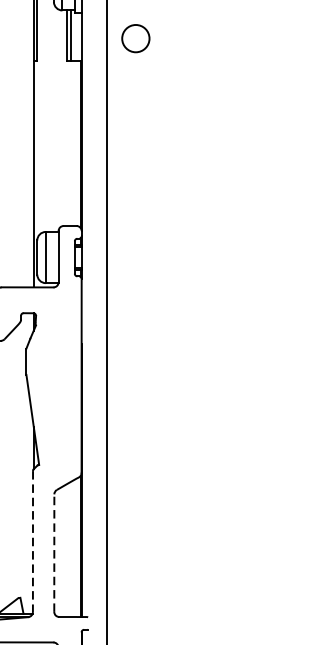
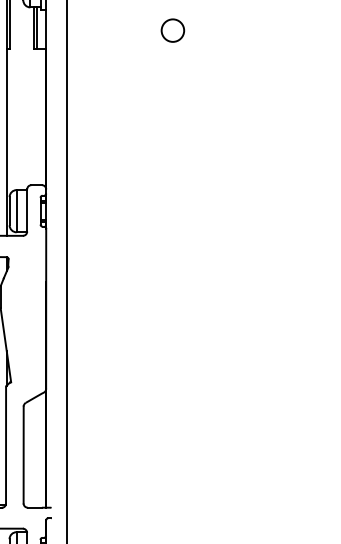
circle: (135, 38) -> (172, 30), moved
line: (33, 541) -> (6, 445), dashed -> solid
line: (54, 552) -> (23, 454), dashed -> solid

